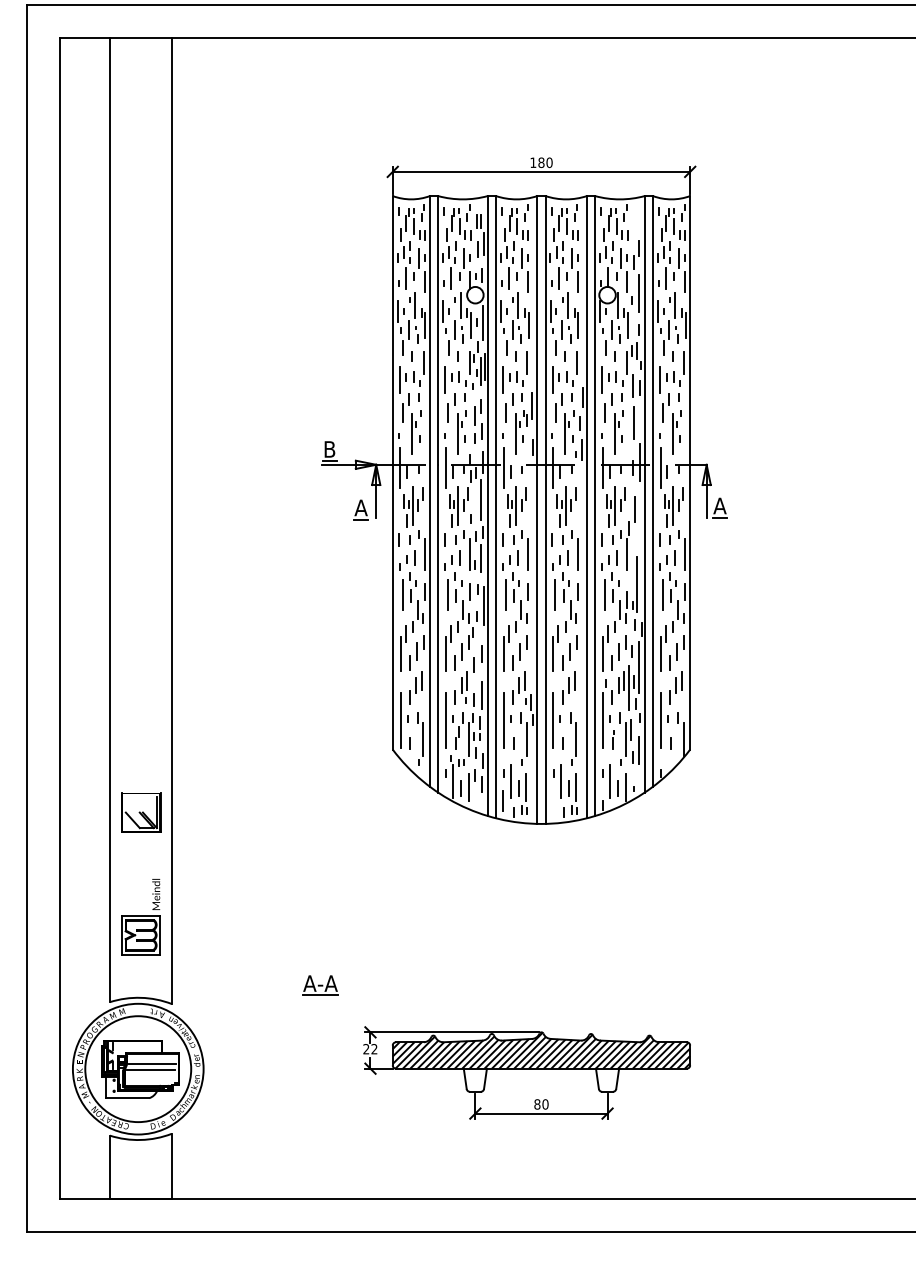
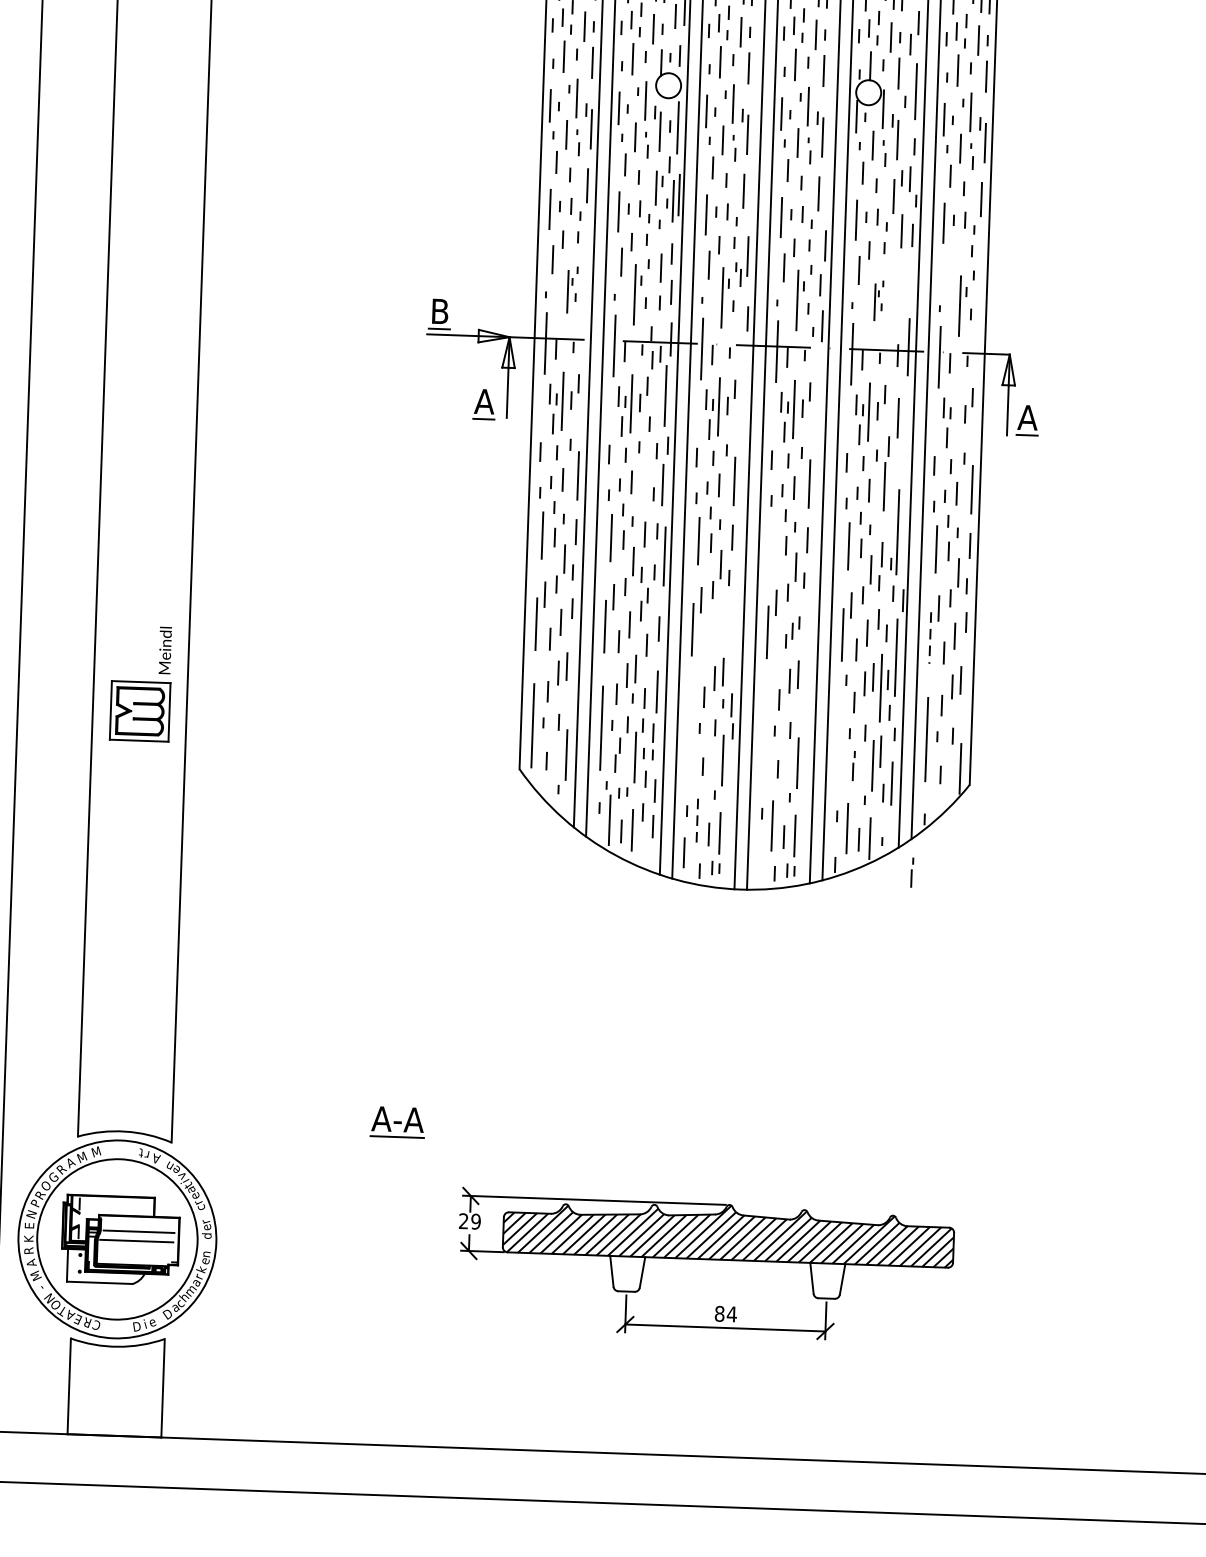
part: (665, 407) -> (950, 265), removed
line: (633, 422) -> (901, 286), removed
part: (416, 432) -> (572, 290), size x0.7
part: (618, 432) -> (878, 301), size x0.6
line: (672, 505) -> (955, 414), removed
line: (470, 554) -> (647, 477), removed
line: (555, 594) -> (774, 542), removed
part: (519, 652) -> (716, 628), removed
part: (569, 652) -> (792, 631), size x0.6
line: (660, 654) -> (929, 639), solid -> dashed
line: (503, 720) -> (688, 730), removed
line: (553, 720) -> (764, 733), removed
line: (602, 720) -> (838, 736), removed
line: (511, 781) -> (697, 823), solid -> dashed
line: (654, 808) -> (912, 872), added
part: (141, 812) -> (135, 851), removed
part: (140, 917) -> (140, 684), moved
text: (374, 1049) -> (476, 1222), 22 -> 29
text: (545, 1104) -> (731, 1314), 80 -> 84

